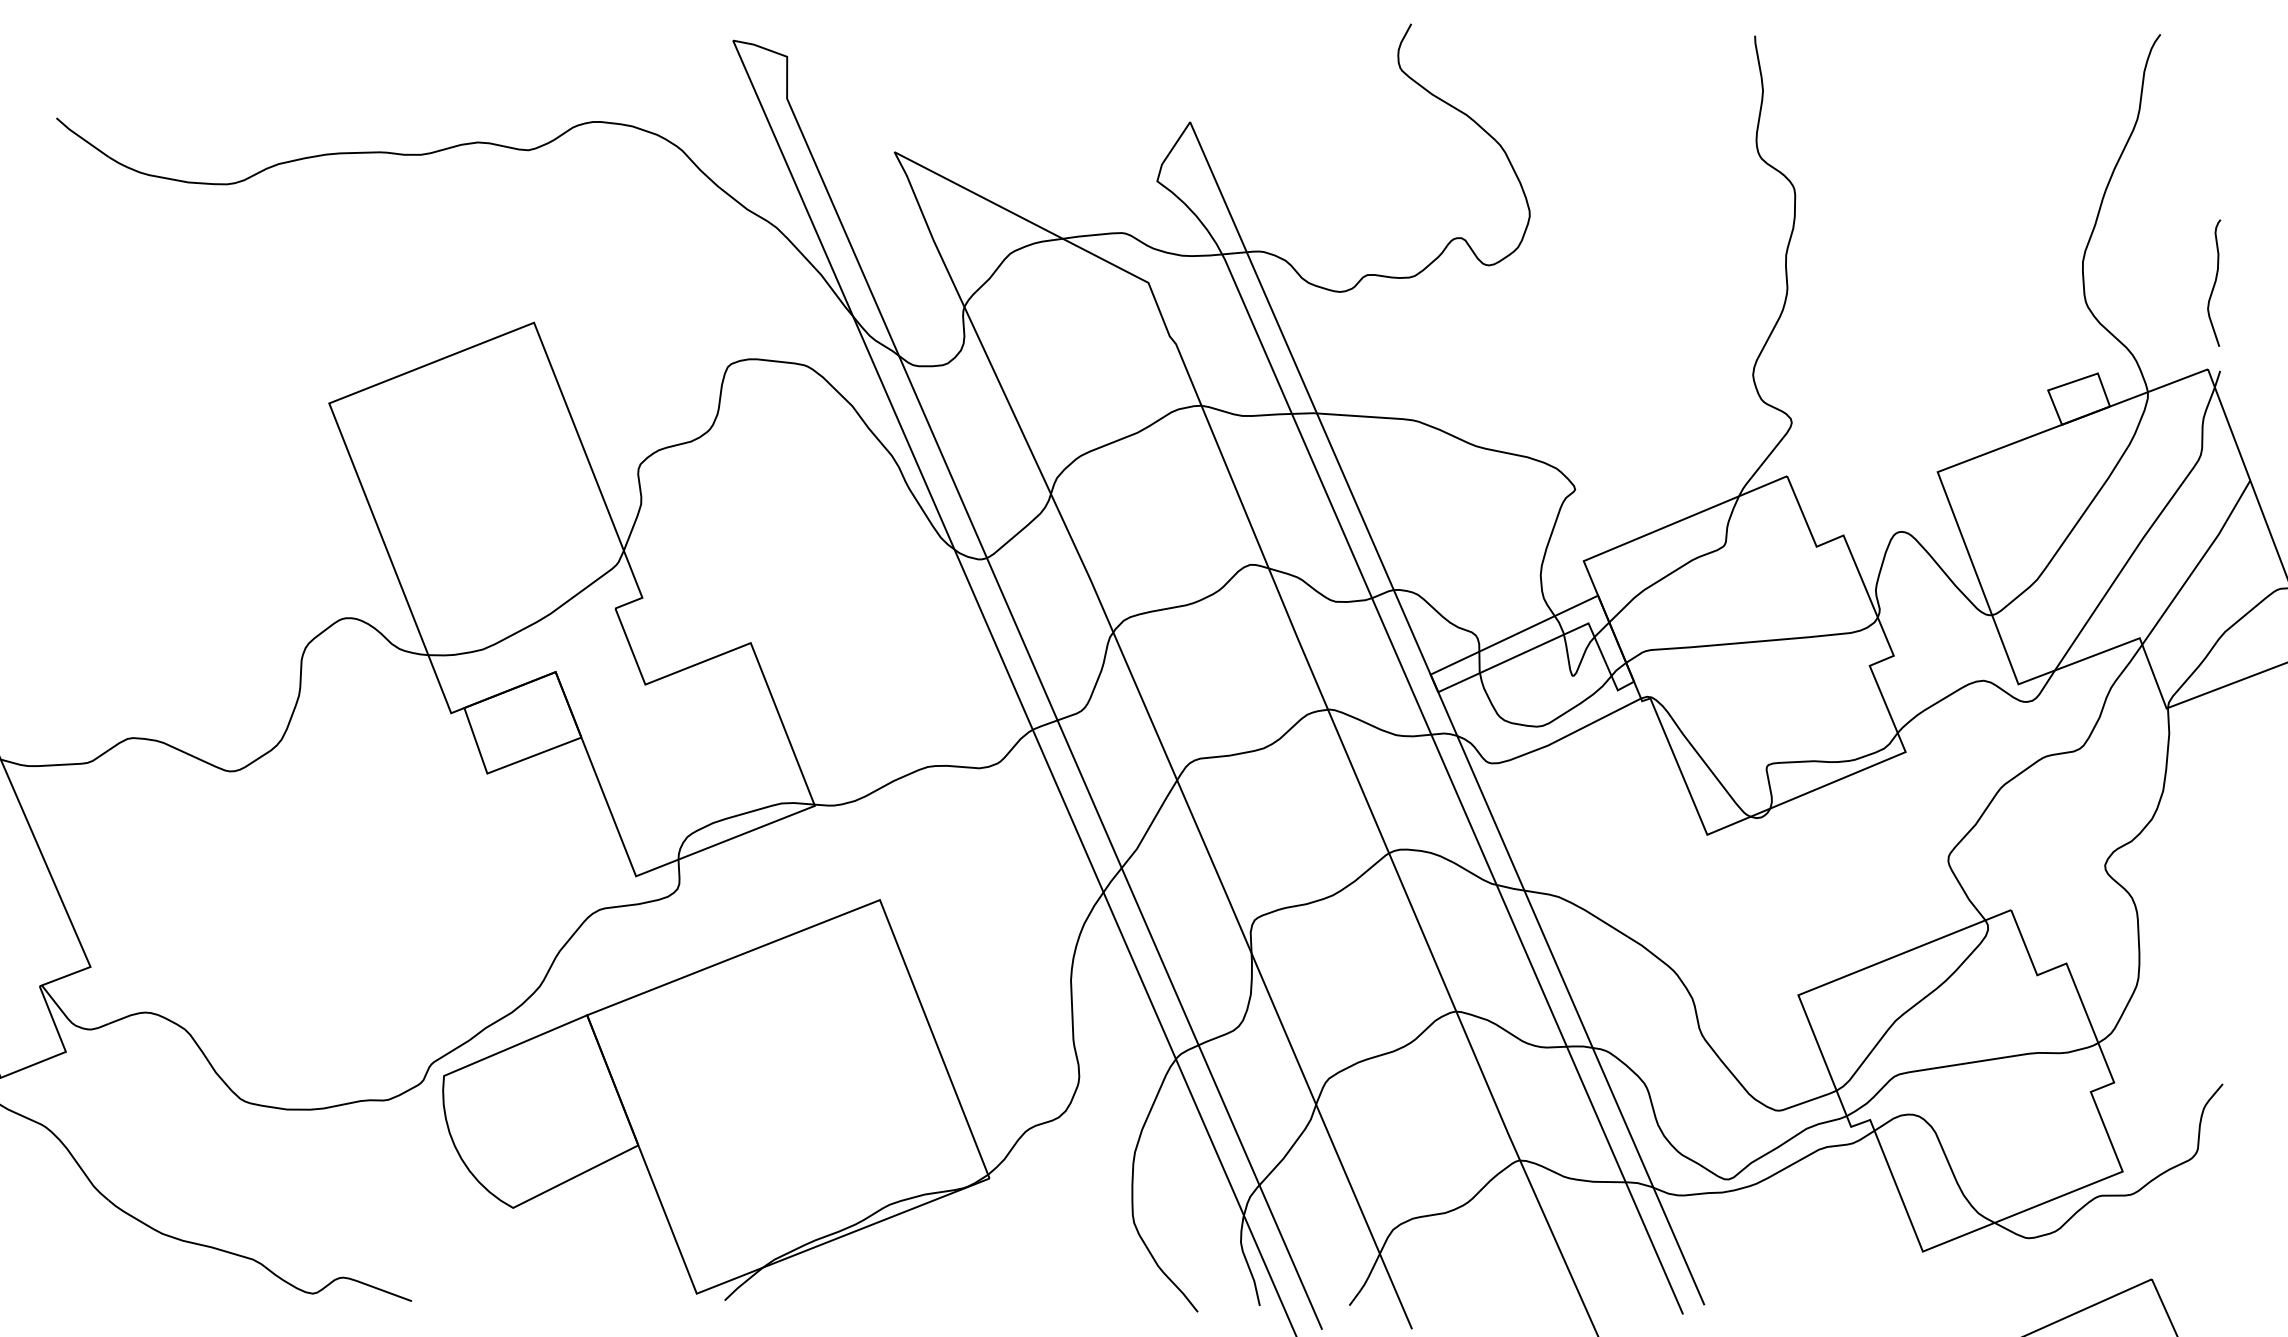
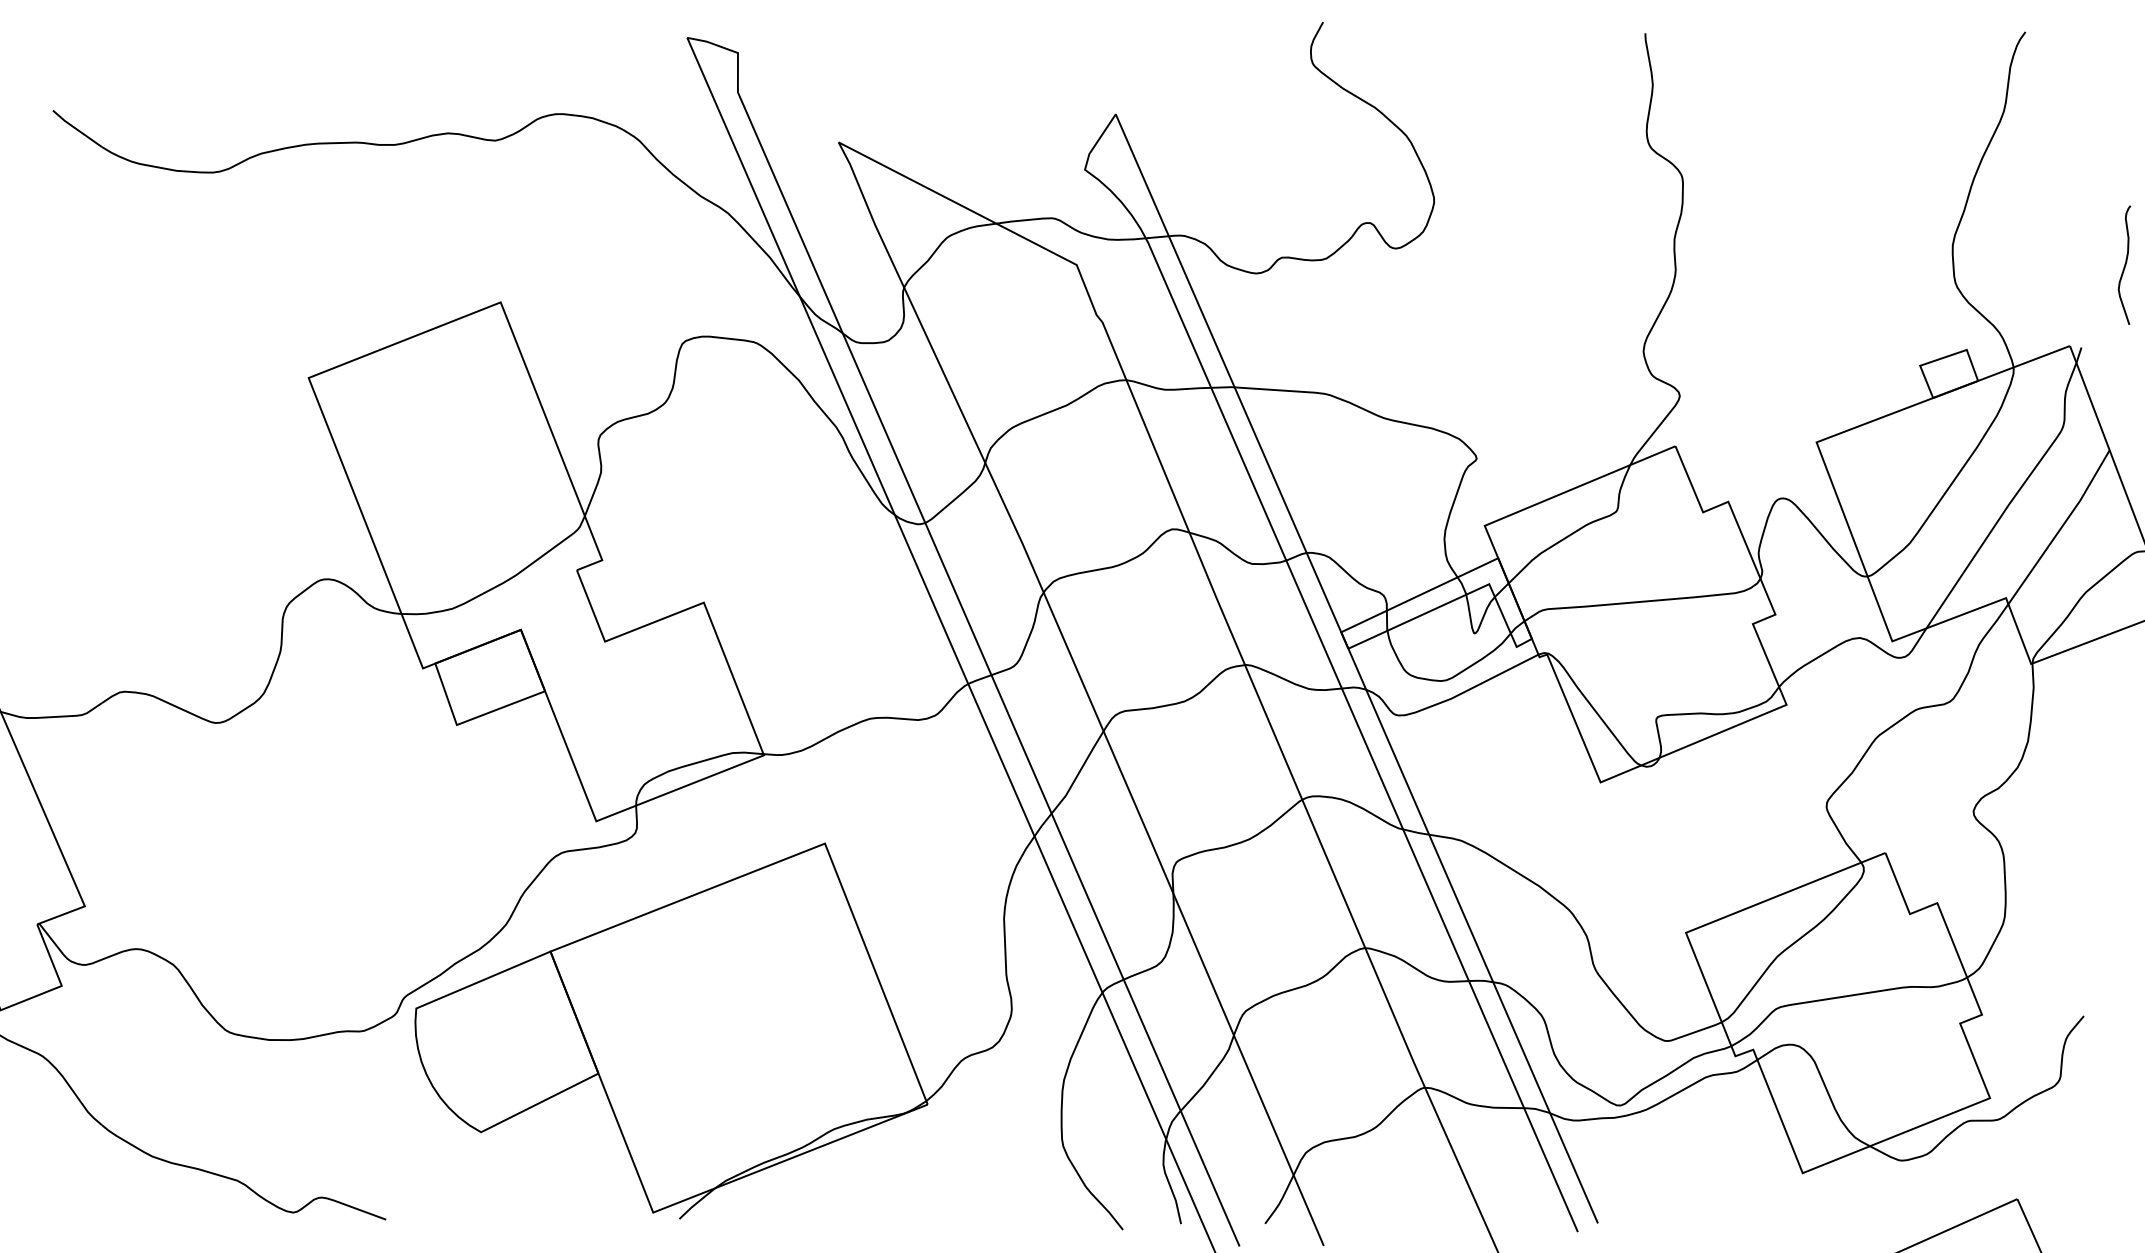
curve: (2214, 282) -> (2124, 264), moved

